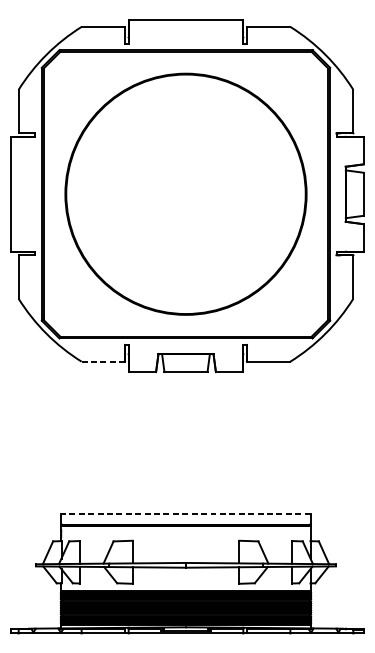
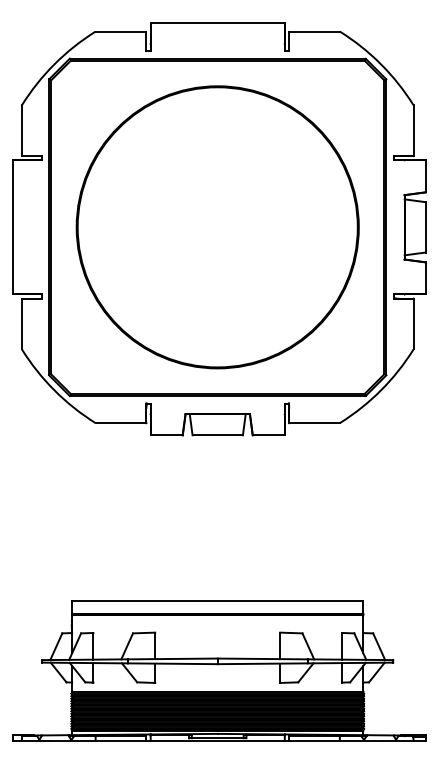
line: (103, 361) -> (121, 423), dashed -> solid
line: (185, 514) -> (217, 601), dashed -> solid

